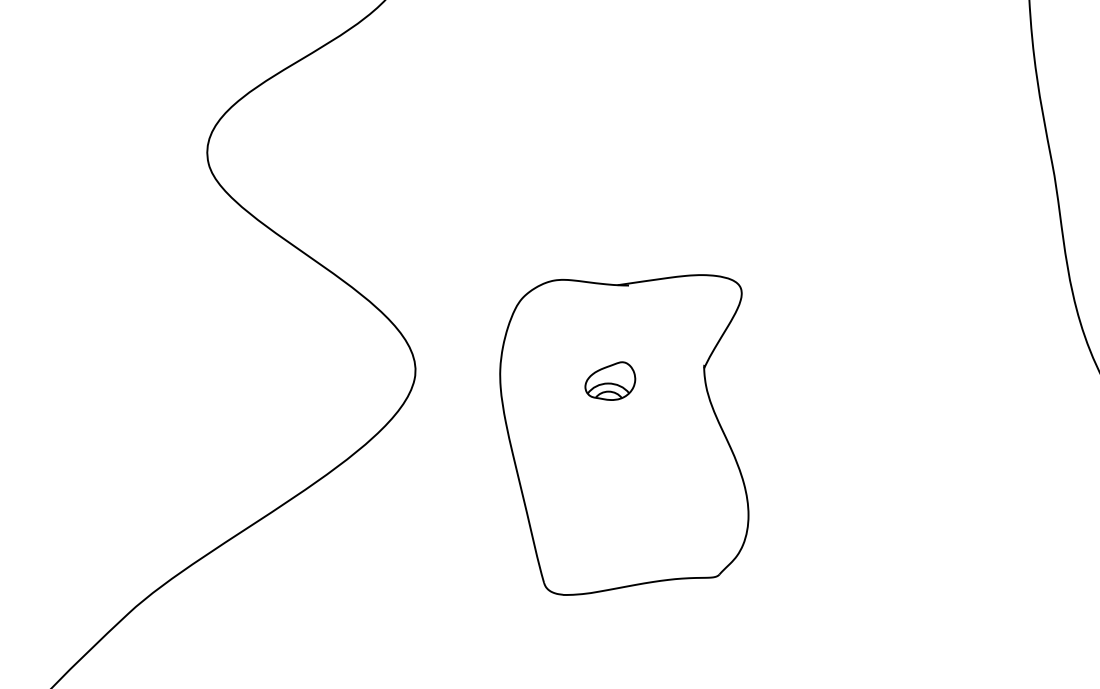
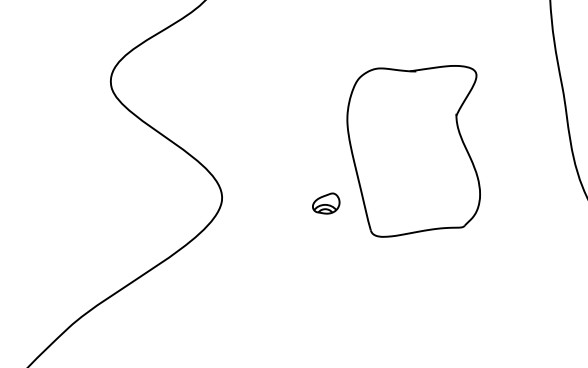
part: (623, 435) -> (413, 151), moved

